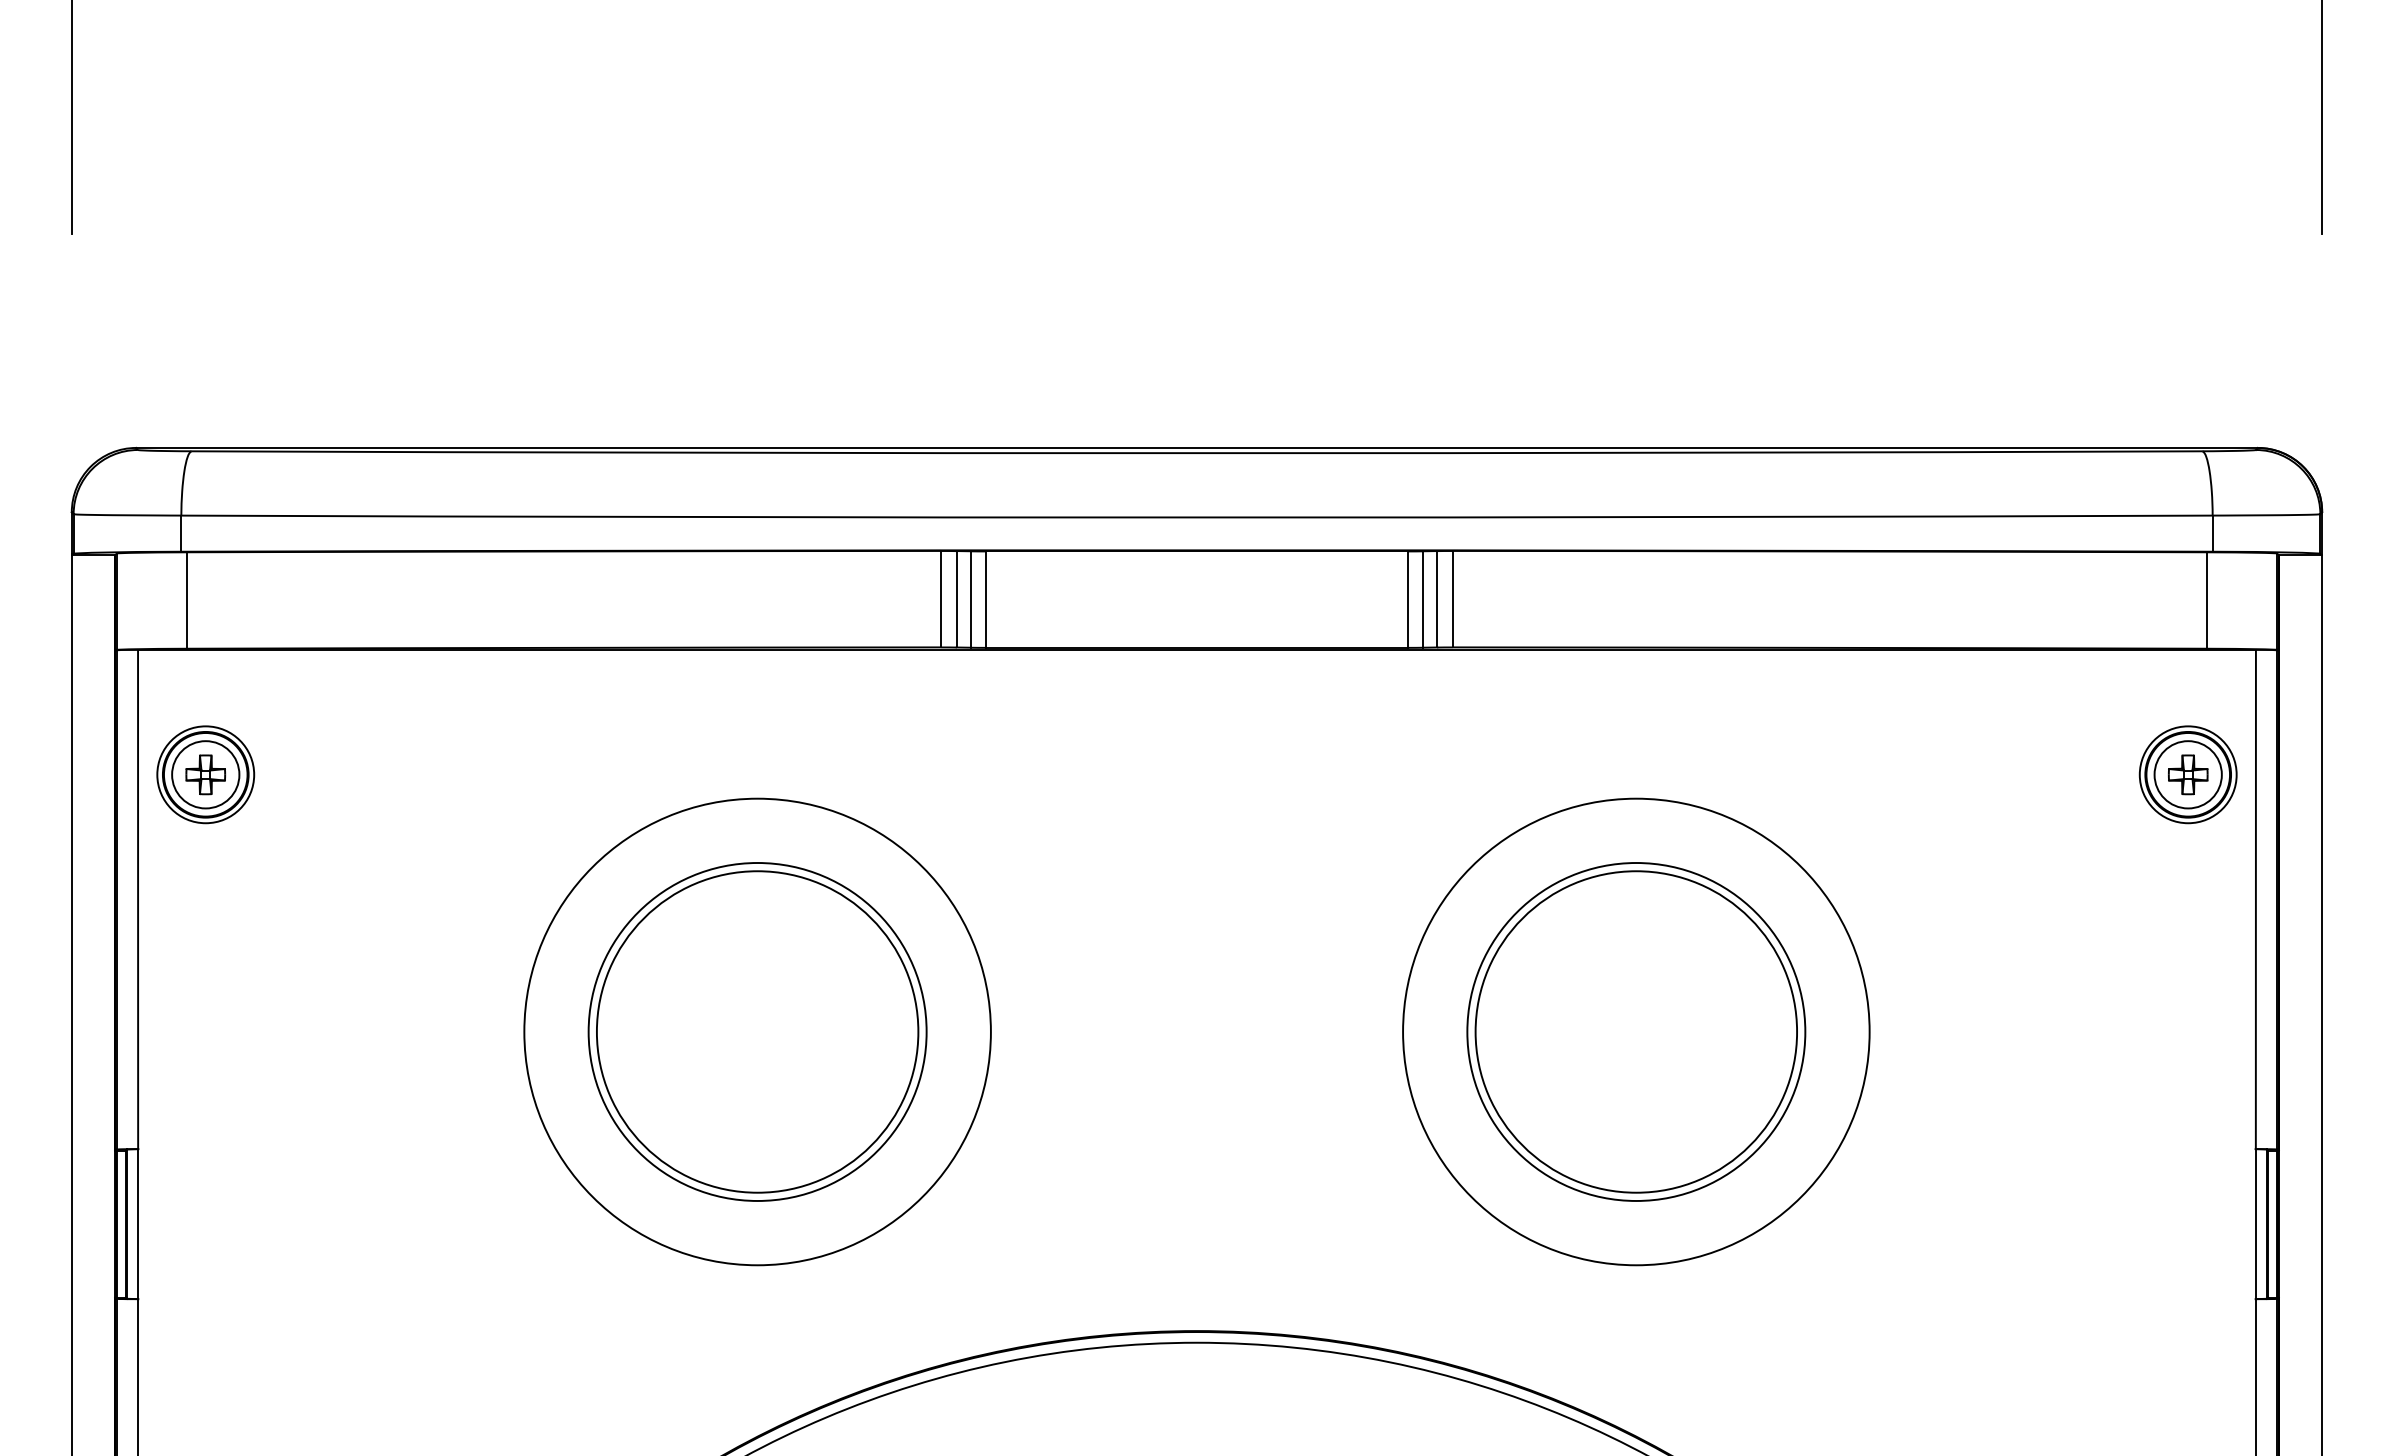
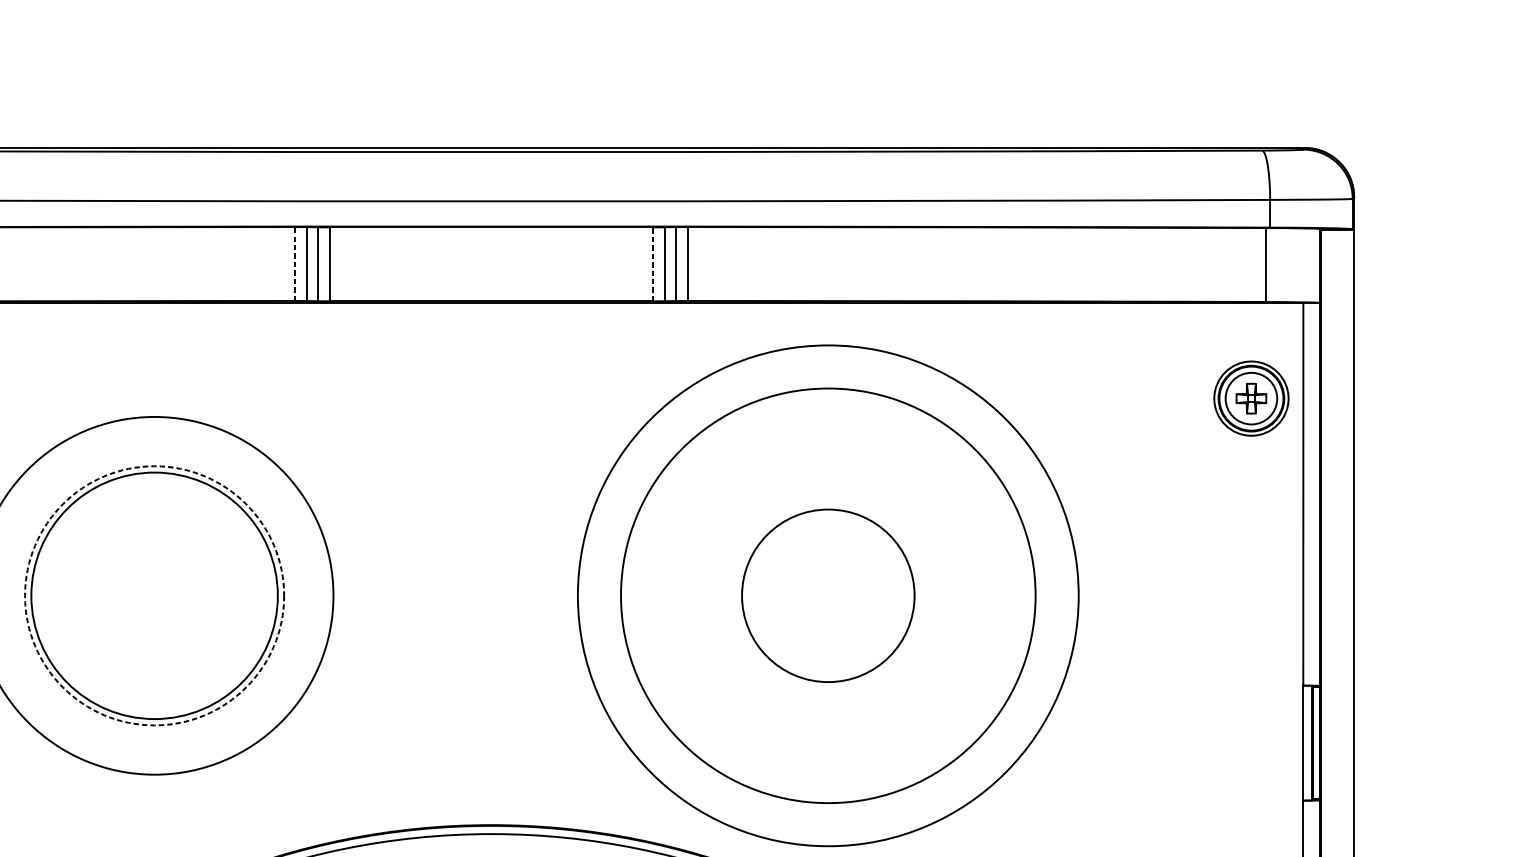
line: (940, 598) -> (294, 263), solid -> dashed
line: (1407, 599) -> (652, 264), solid -> dashed
circle: (757, 1031) -> (154, 595), solid -> dashed
circle: (1636, 1031) -> (828, 595), size x0.7
circle: (1636, 1031) -> (828, 595), size x1.4
circle: (1636, 1031) -> (828, 595), size x1.6

